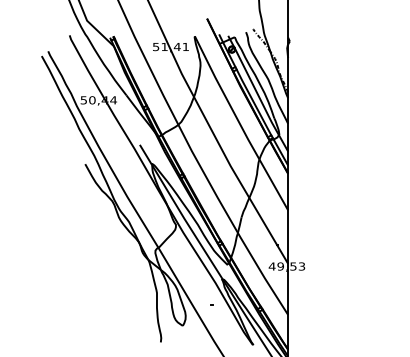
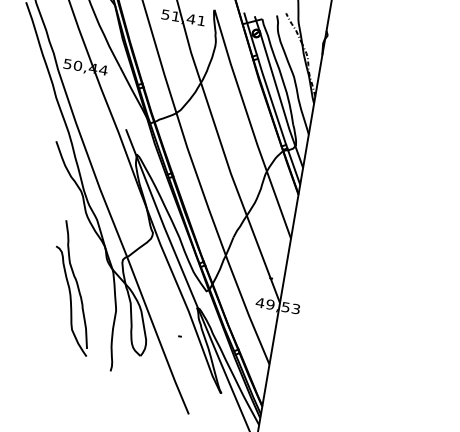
part: (119, 280) -> (73, 288), added

